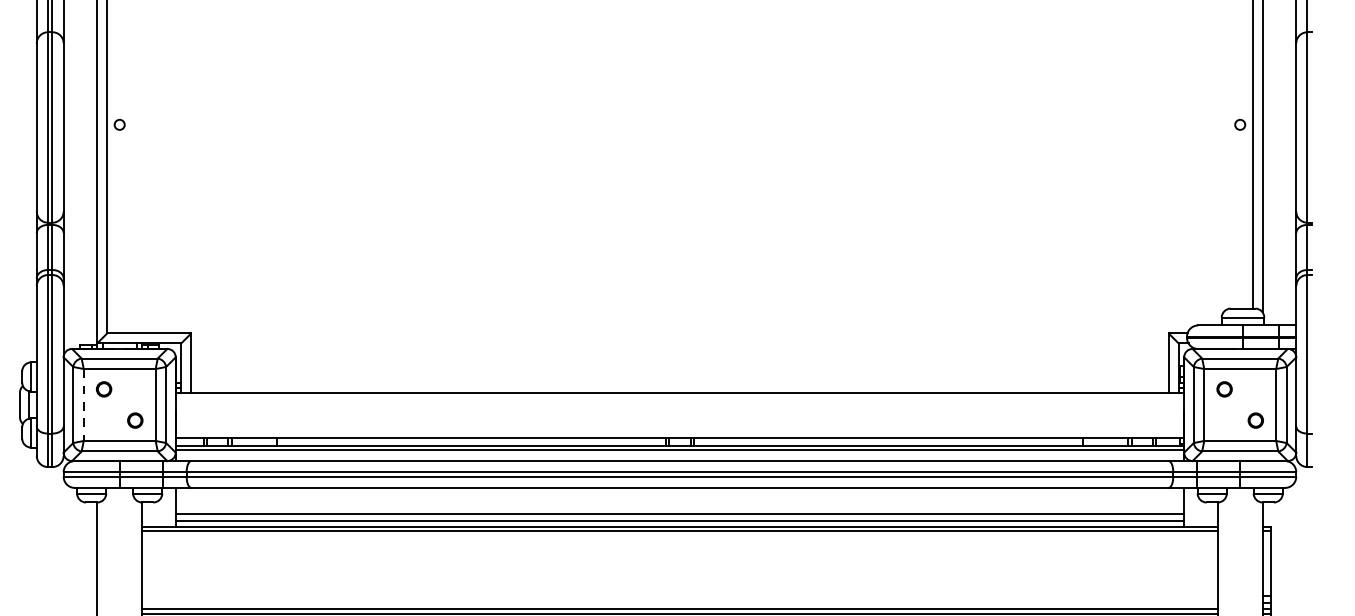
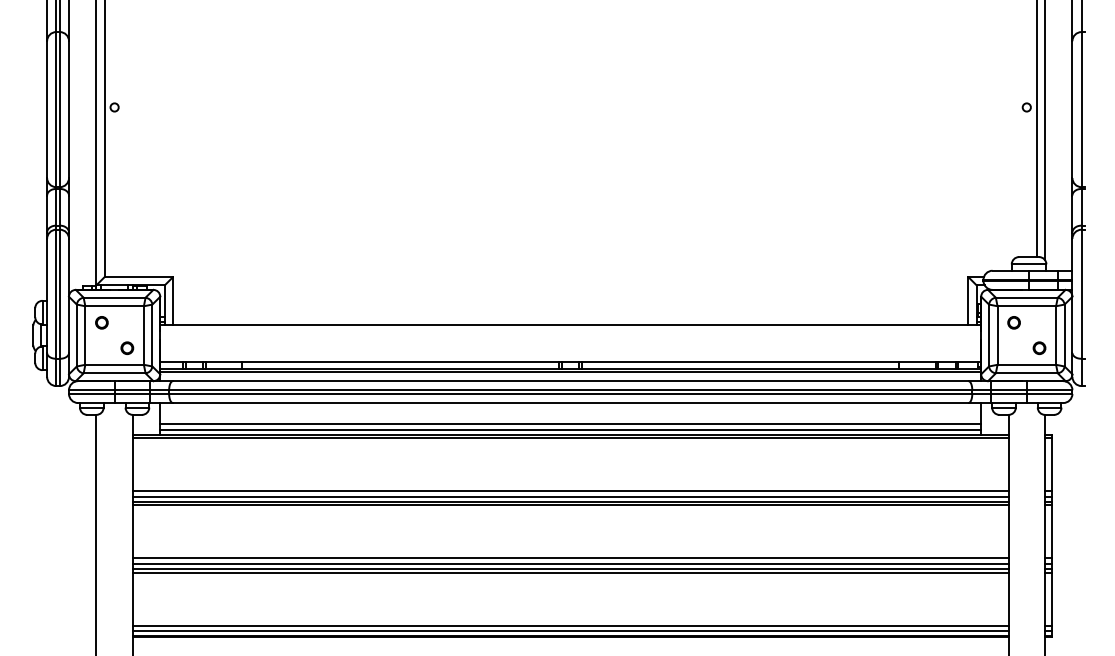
line: (83, 406) -> (85, 336), dashed -> solid
line: (679, 596) -> (570, 491), added
line: (679, 602) -> (570, 496), added

